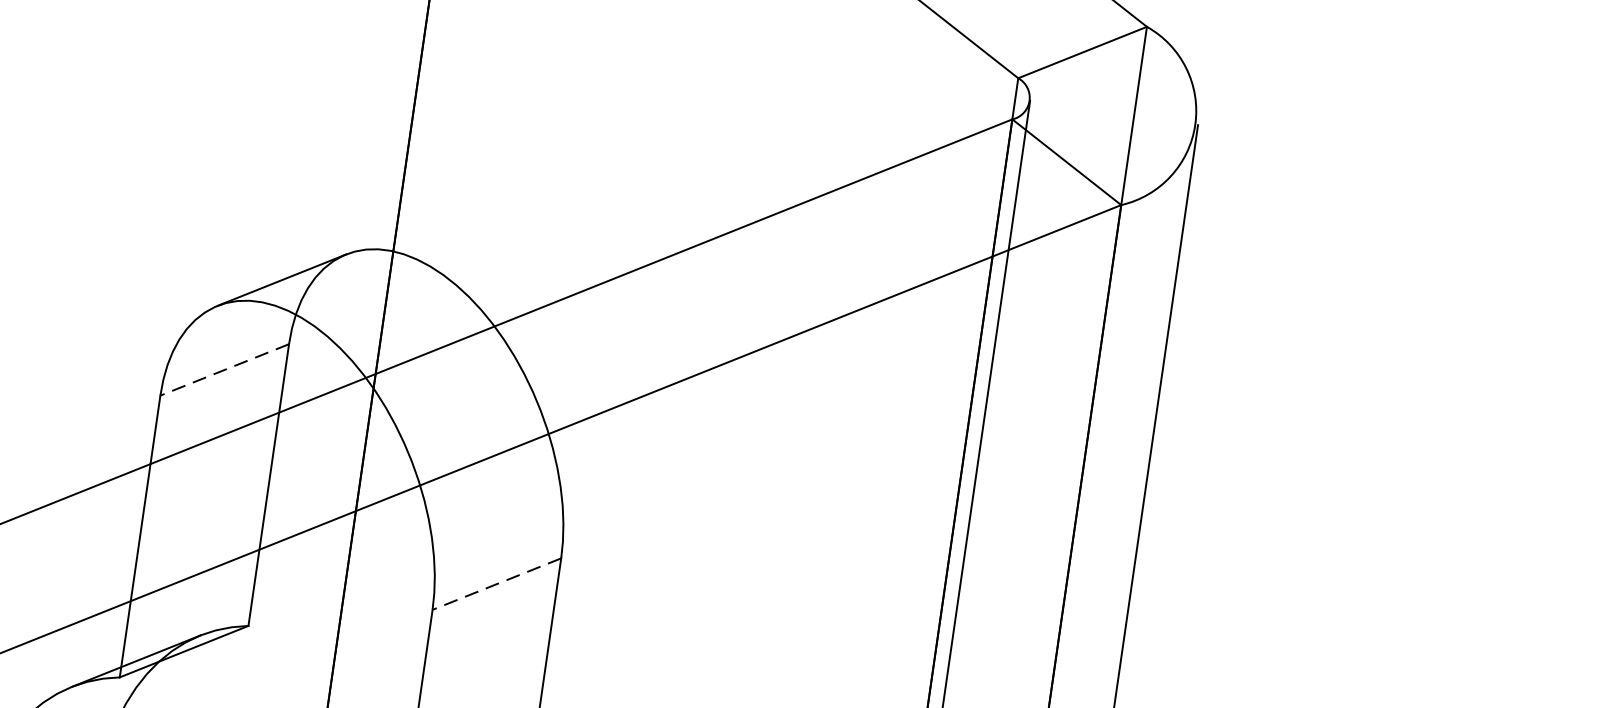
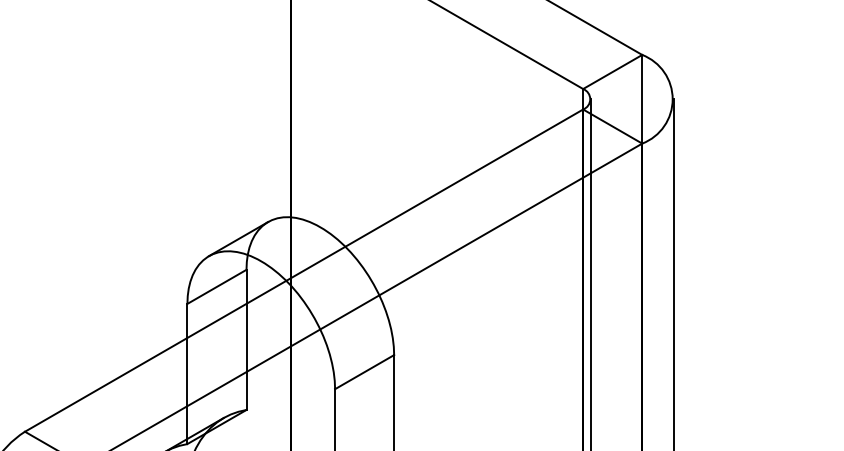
line: (223, 371) -> (216, 287), dashed -> solid
line: (496, 584) -> (364, 372), dashed -> solid

